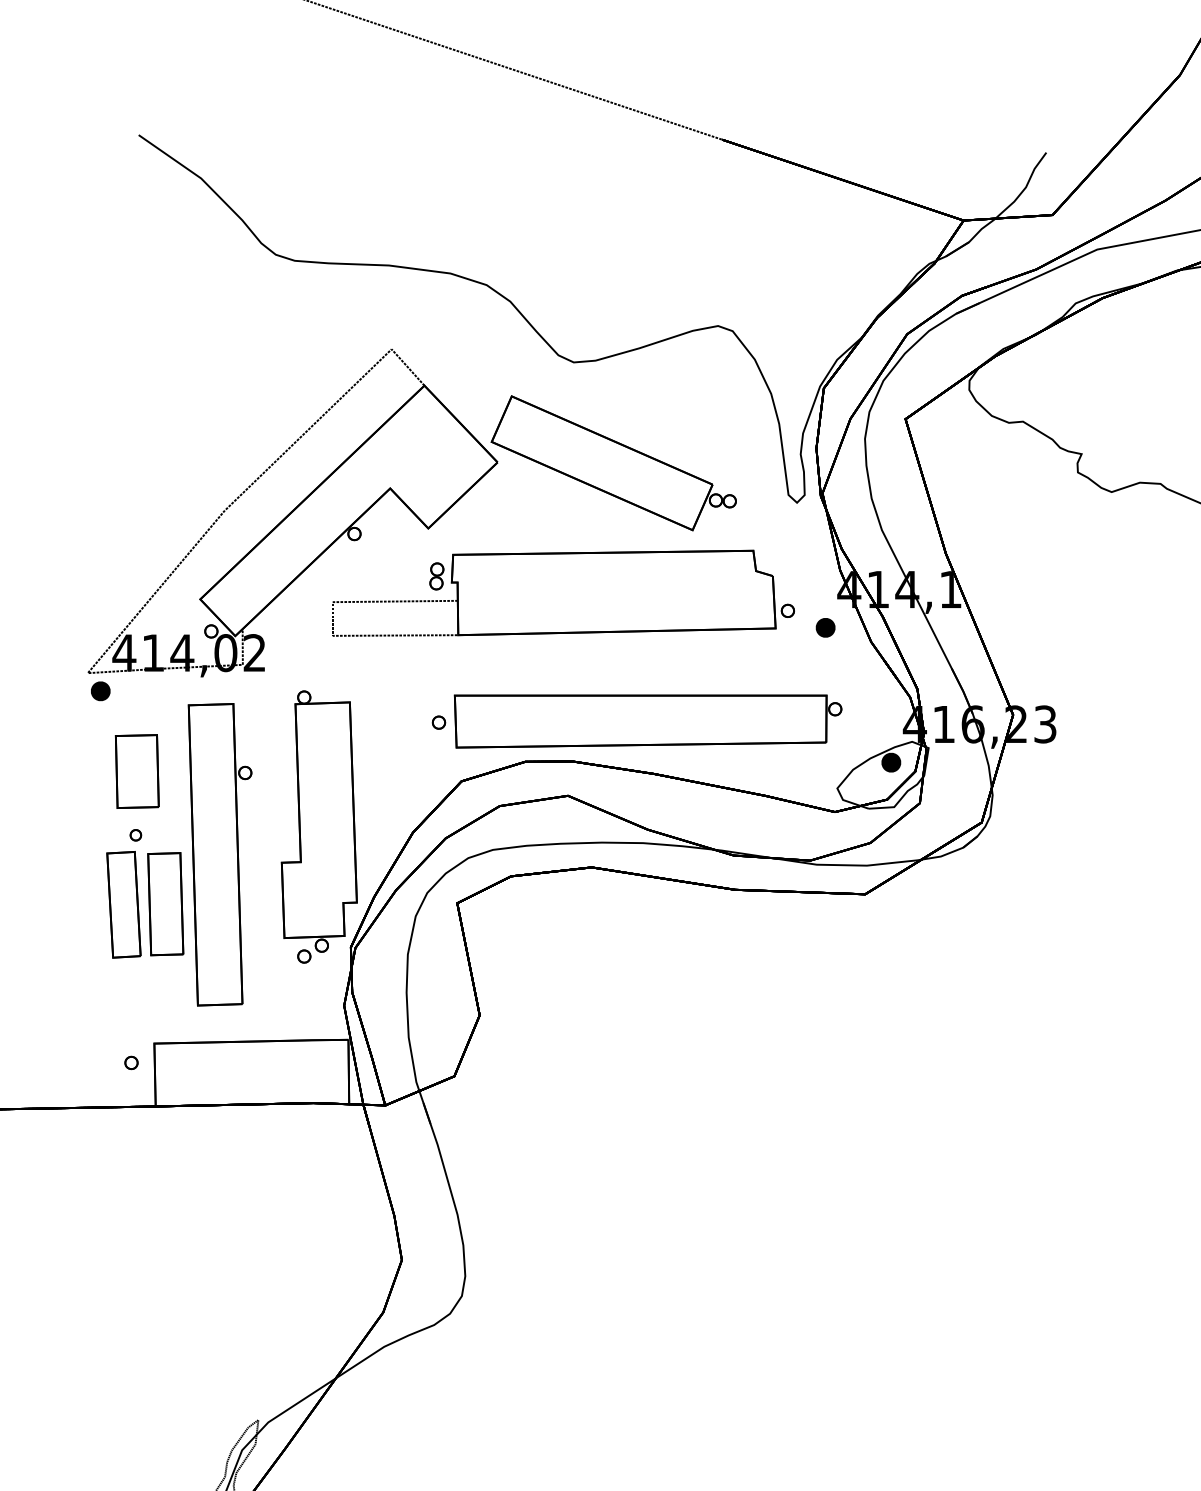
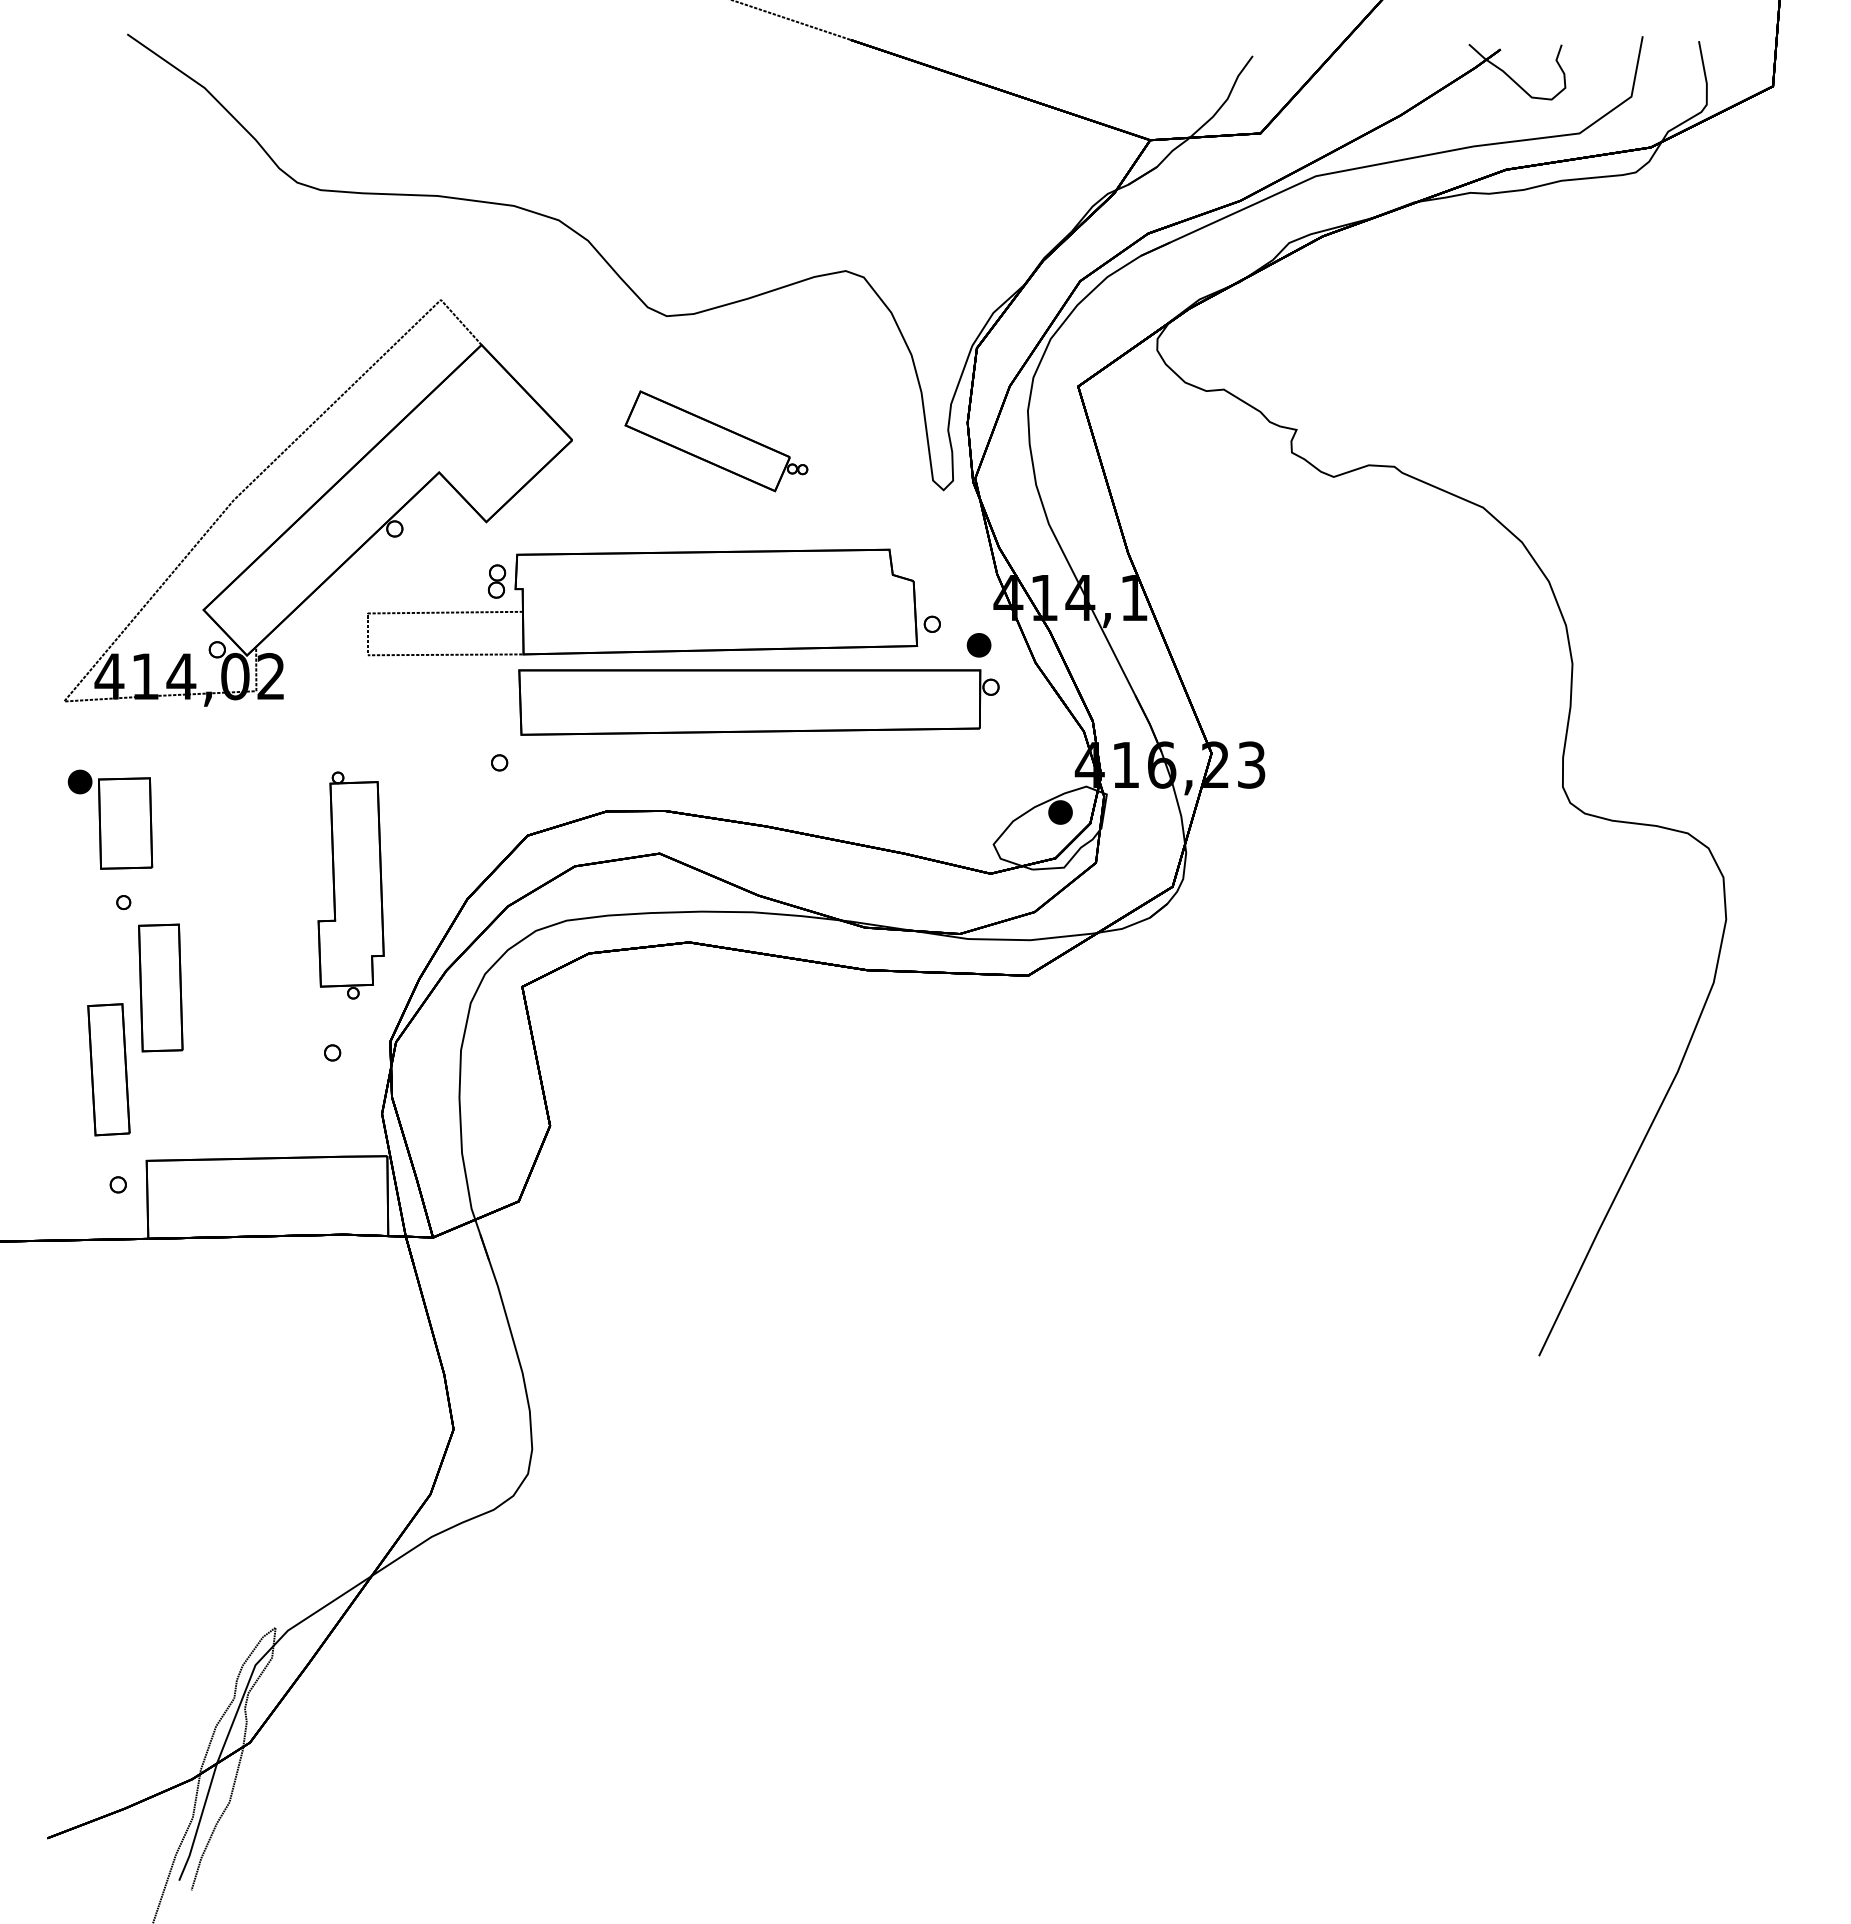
part: (613, 463) -> (716, 441), size x0.6
part: (100, 690) -> (79, 781), moved
part: (647, 721) -> (758, 702), moved
part: (318, 821) -> (350, 885), size x0.7
part: (219, 854) -> (227, 926), removed
part: (123, 904) -> (108, 1069), moved

